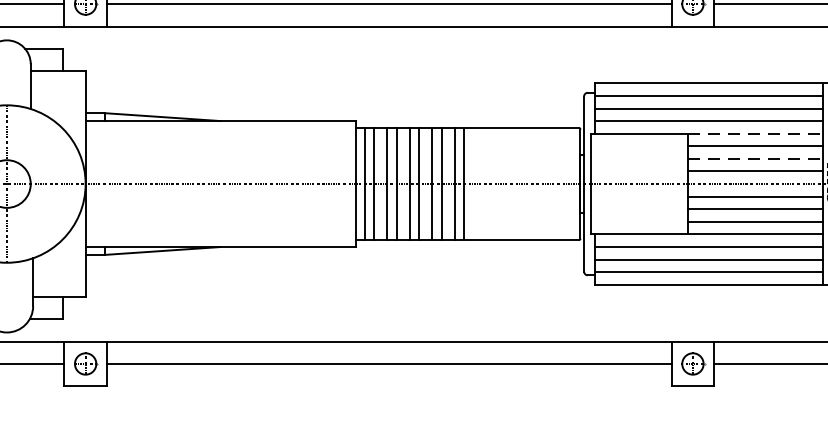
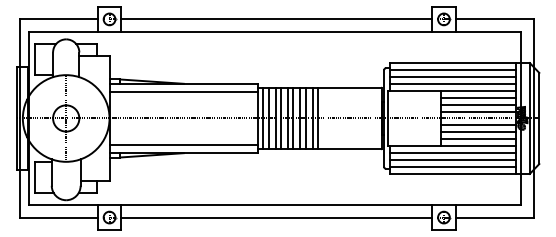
line: (755, 133) -> (478, 90), dashed -> solid
line: (219, 136) -> (183, 92), added
line: (755, 158) -> (478, 104), dashed -> solid
line: (219, 231) -> (183, 144), added

